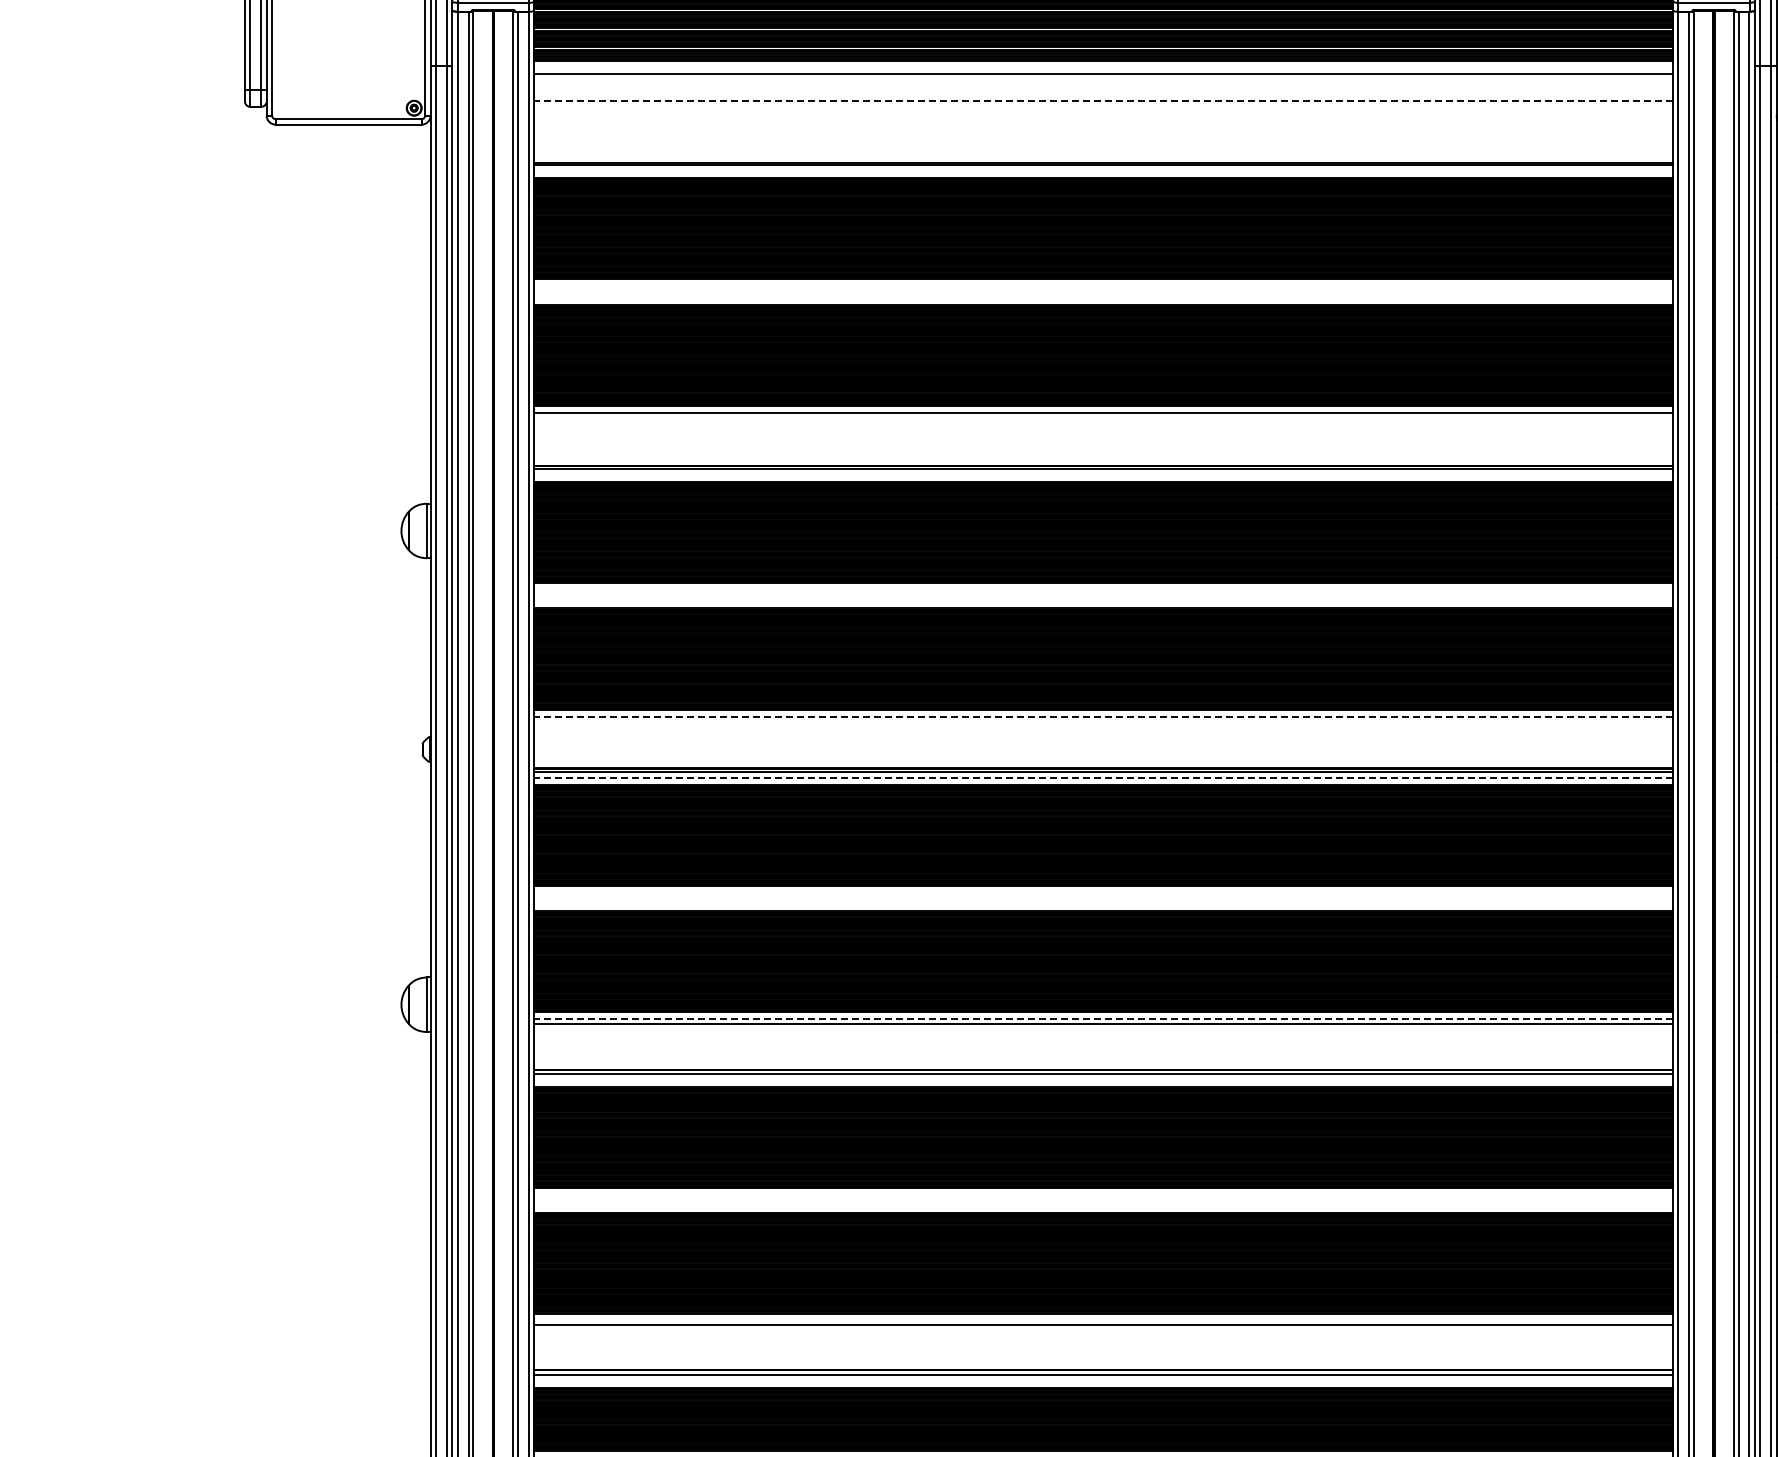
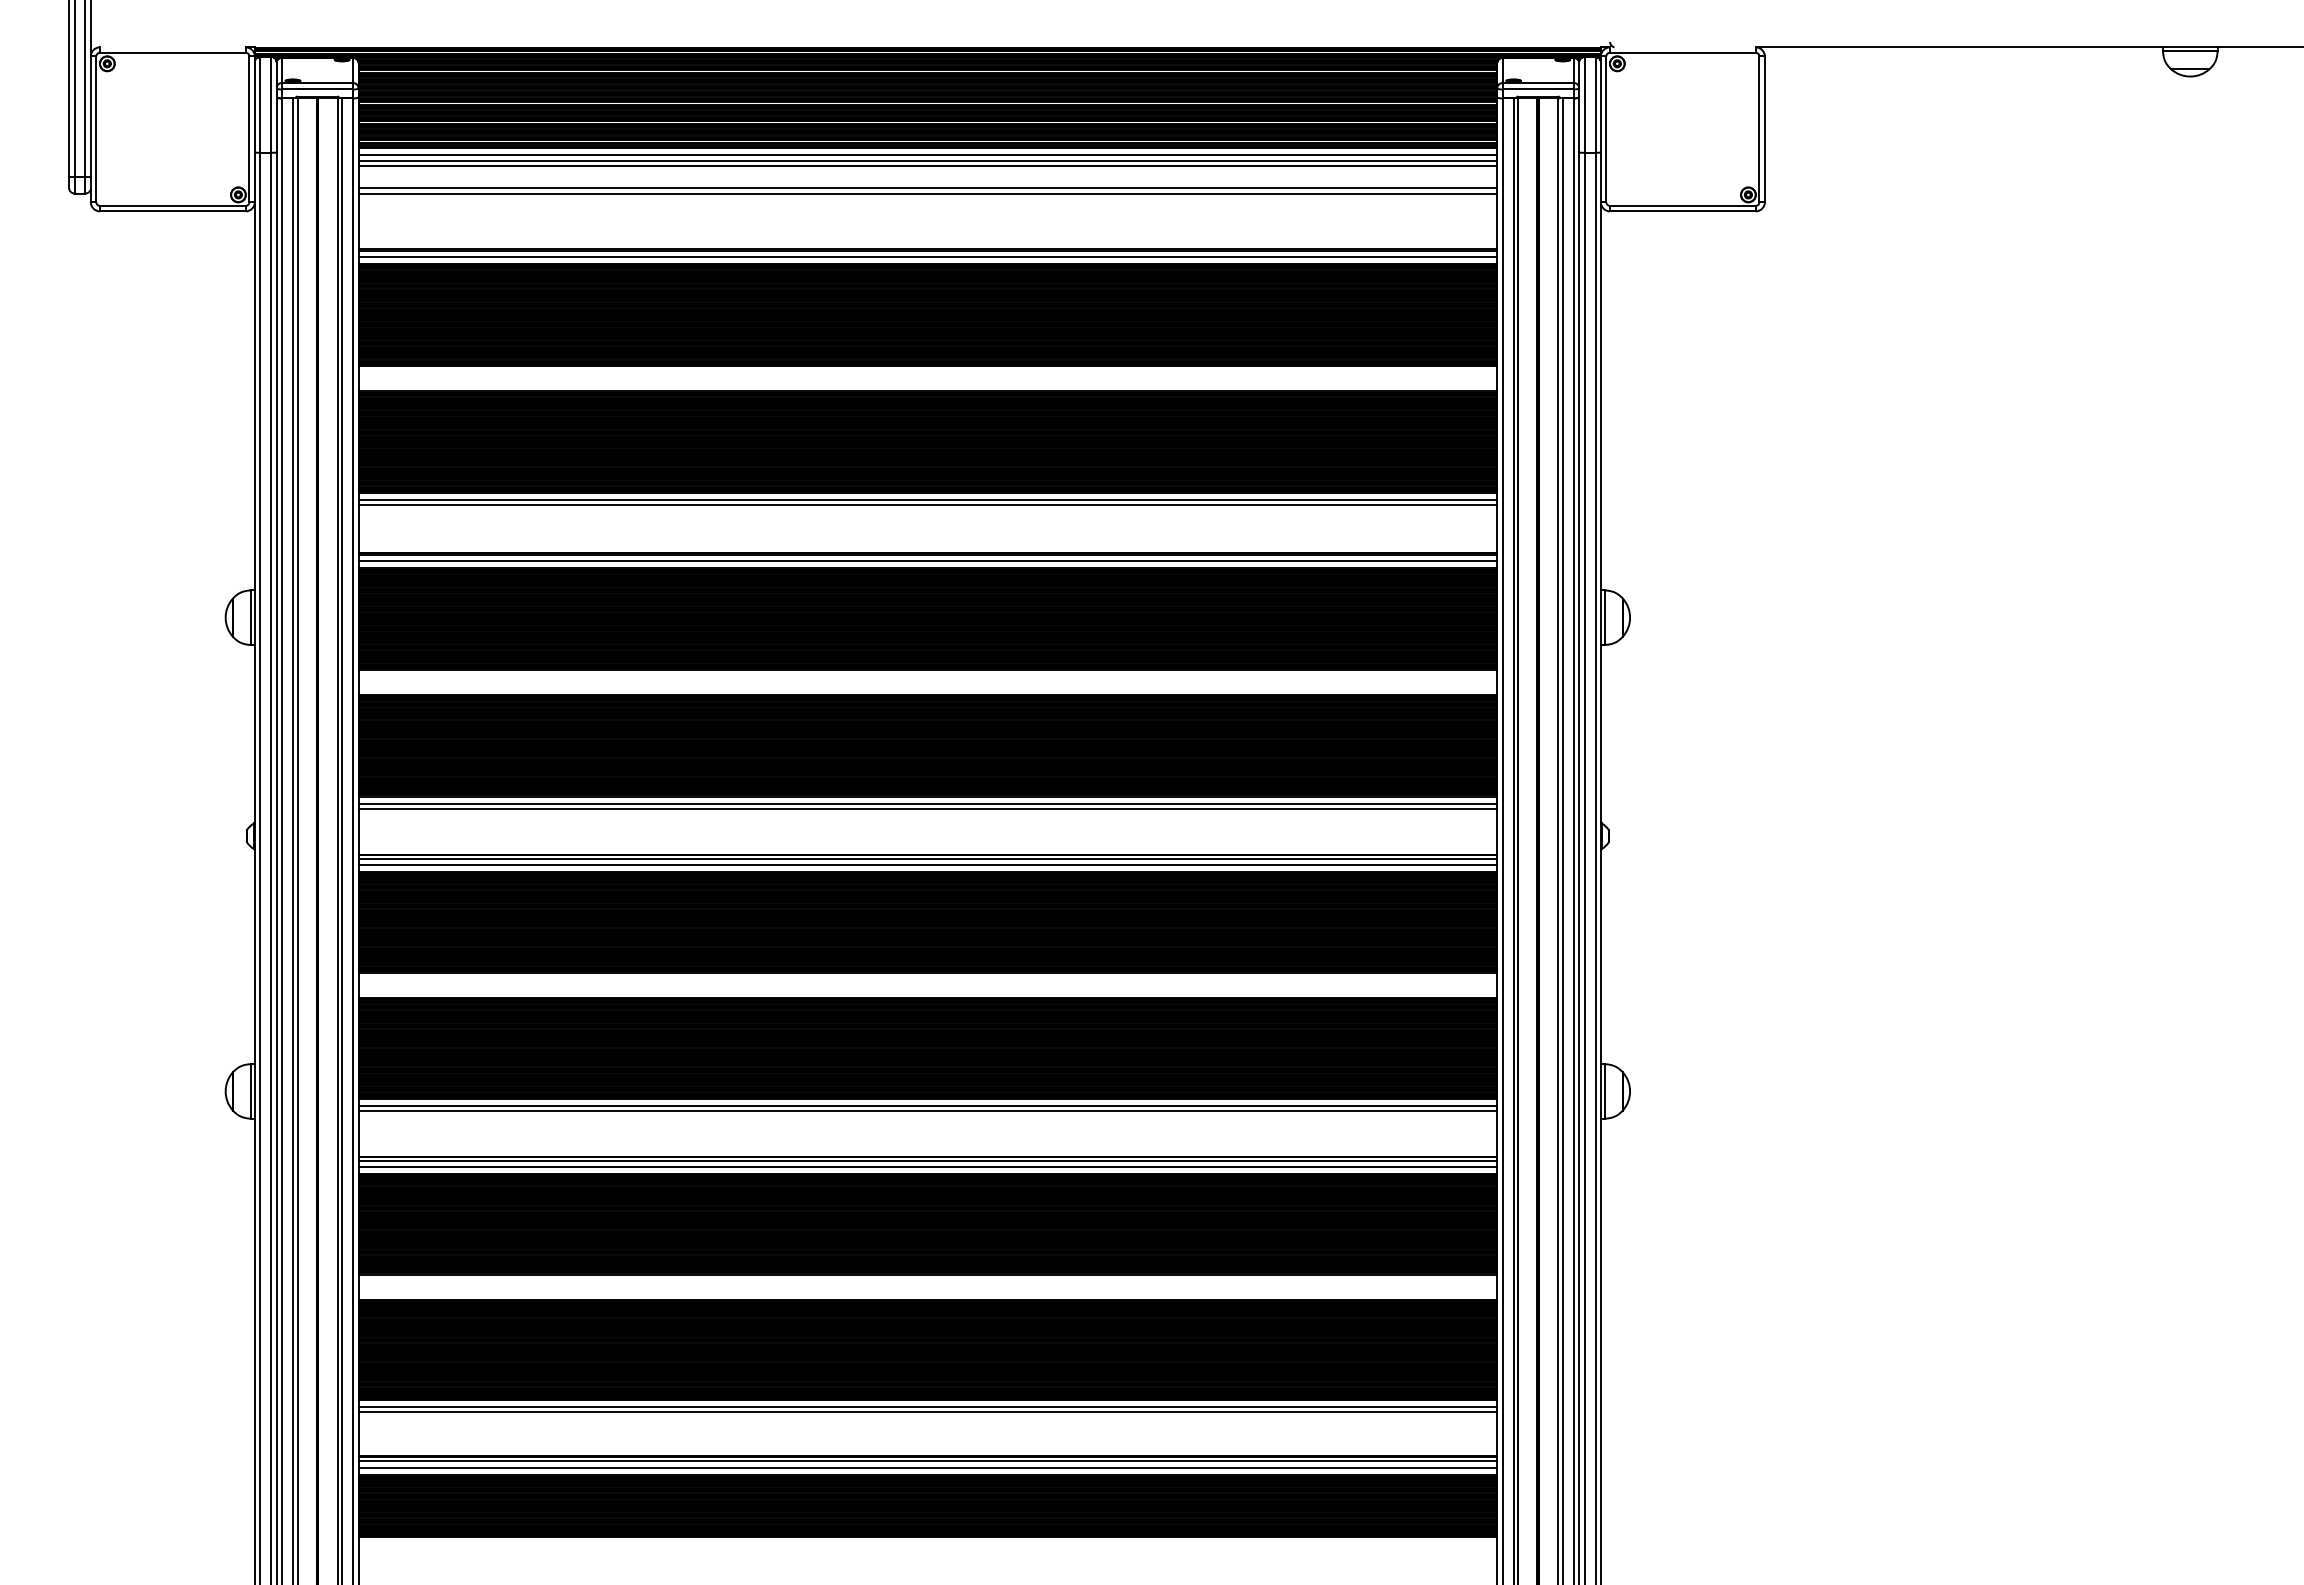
line: (1103, 68) -> (927, 155), added
line: (1103, 79) -> (927, 166), added
line: (1103, 101) -> (927, 188), dashed -> solid
line: (1103, 106) -> (927, 193), added
line: (1103, 170) -> (927, 257), added
line: (1103, 418) -> (927, 505), added
line: (1103, 474) -> (927, 561), added
line: (1103, 716) -> (927, 803), dashed -> solid
line: (1103, 721) -> (927, 808), added
line: (1103, 777) -> (927, 864), dashed -> solid
line: (1103, 1019) -> (927, 1106), dashed -> solid
line: (1103, 1080) -> (927, 1167), added
line: (1103, 1320) -> (927, 1407), added
line: (1103, 1380) -> (927, 1467), added

